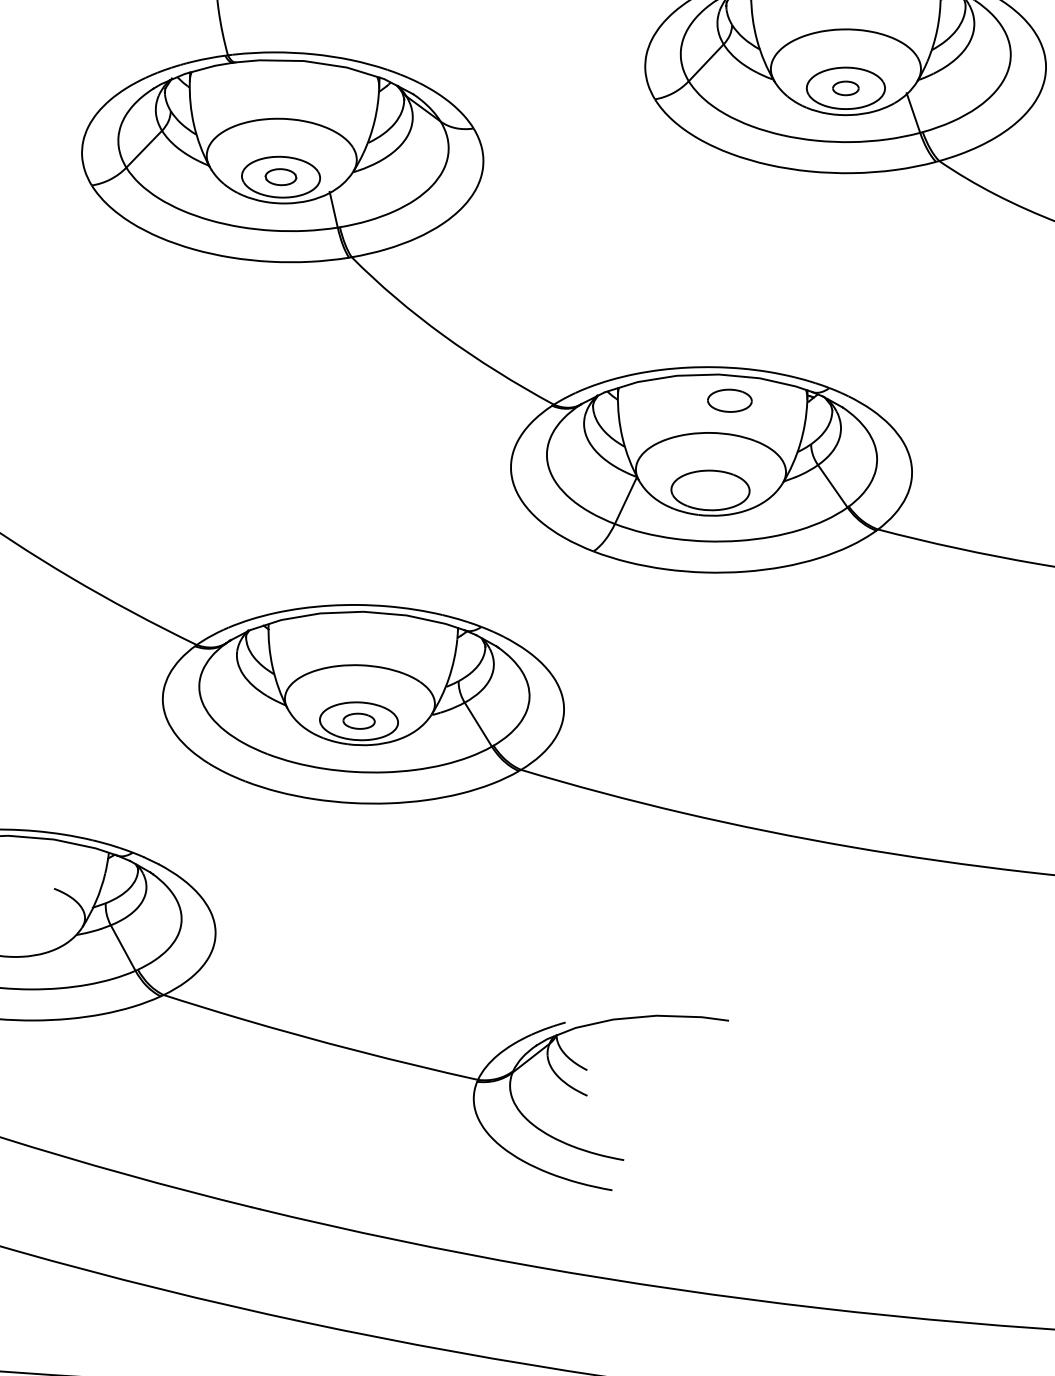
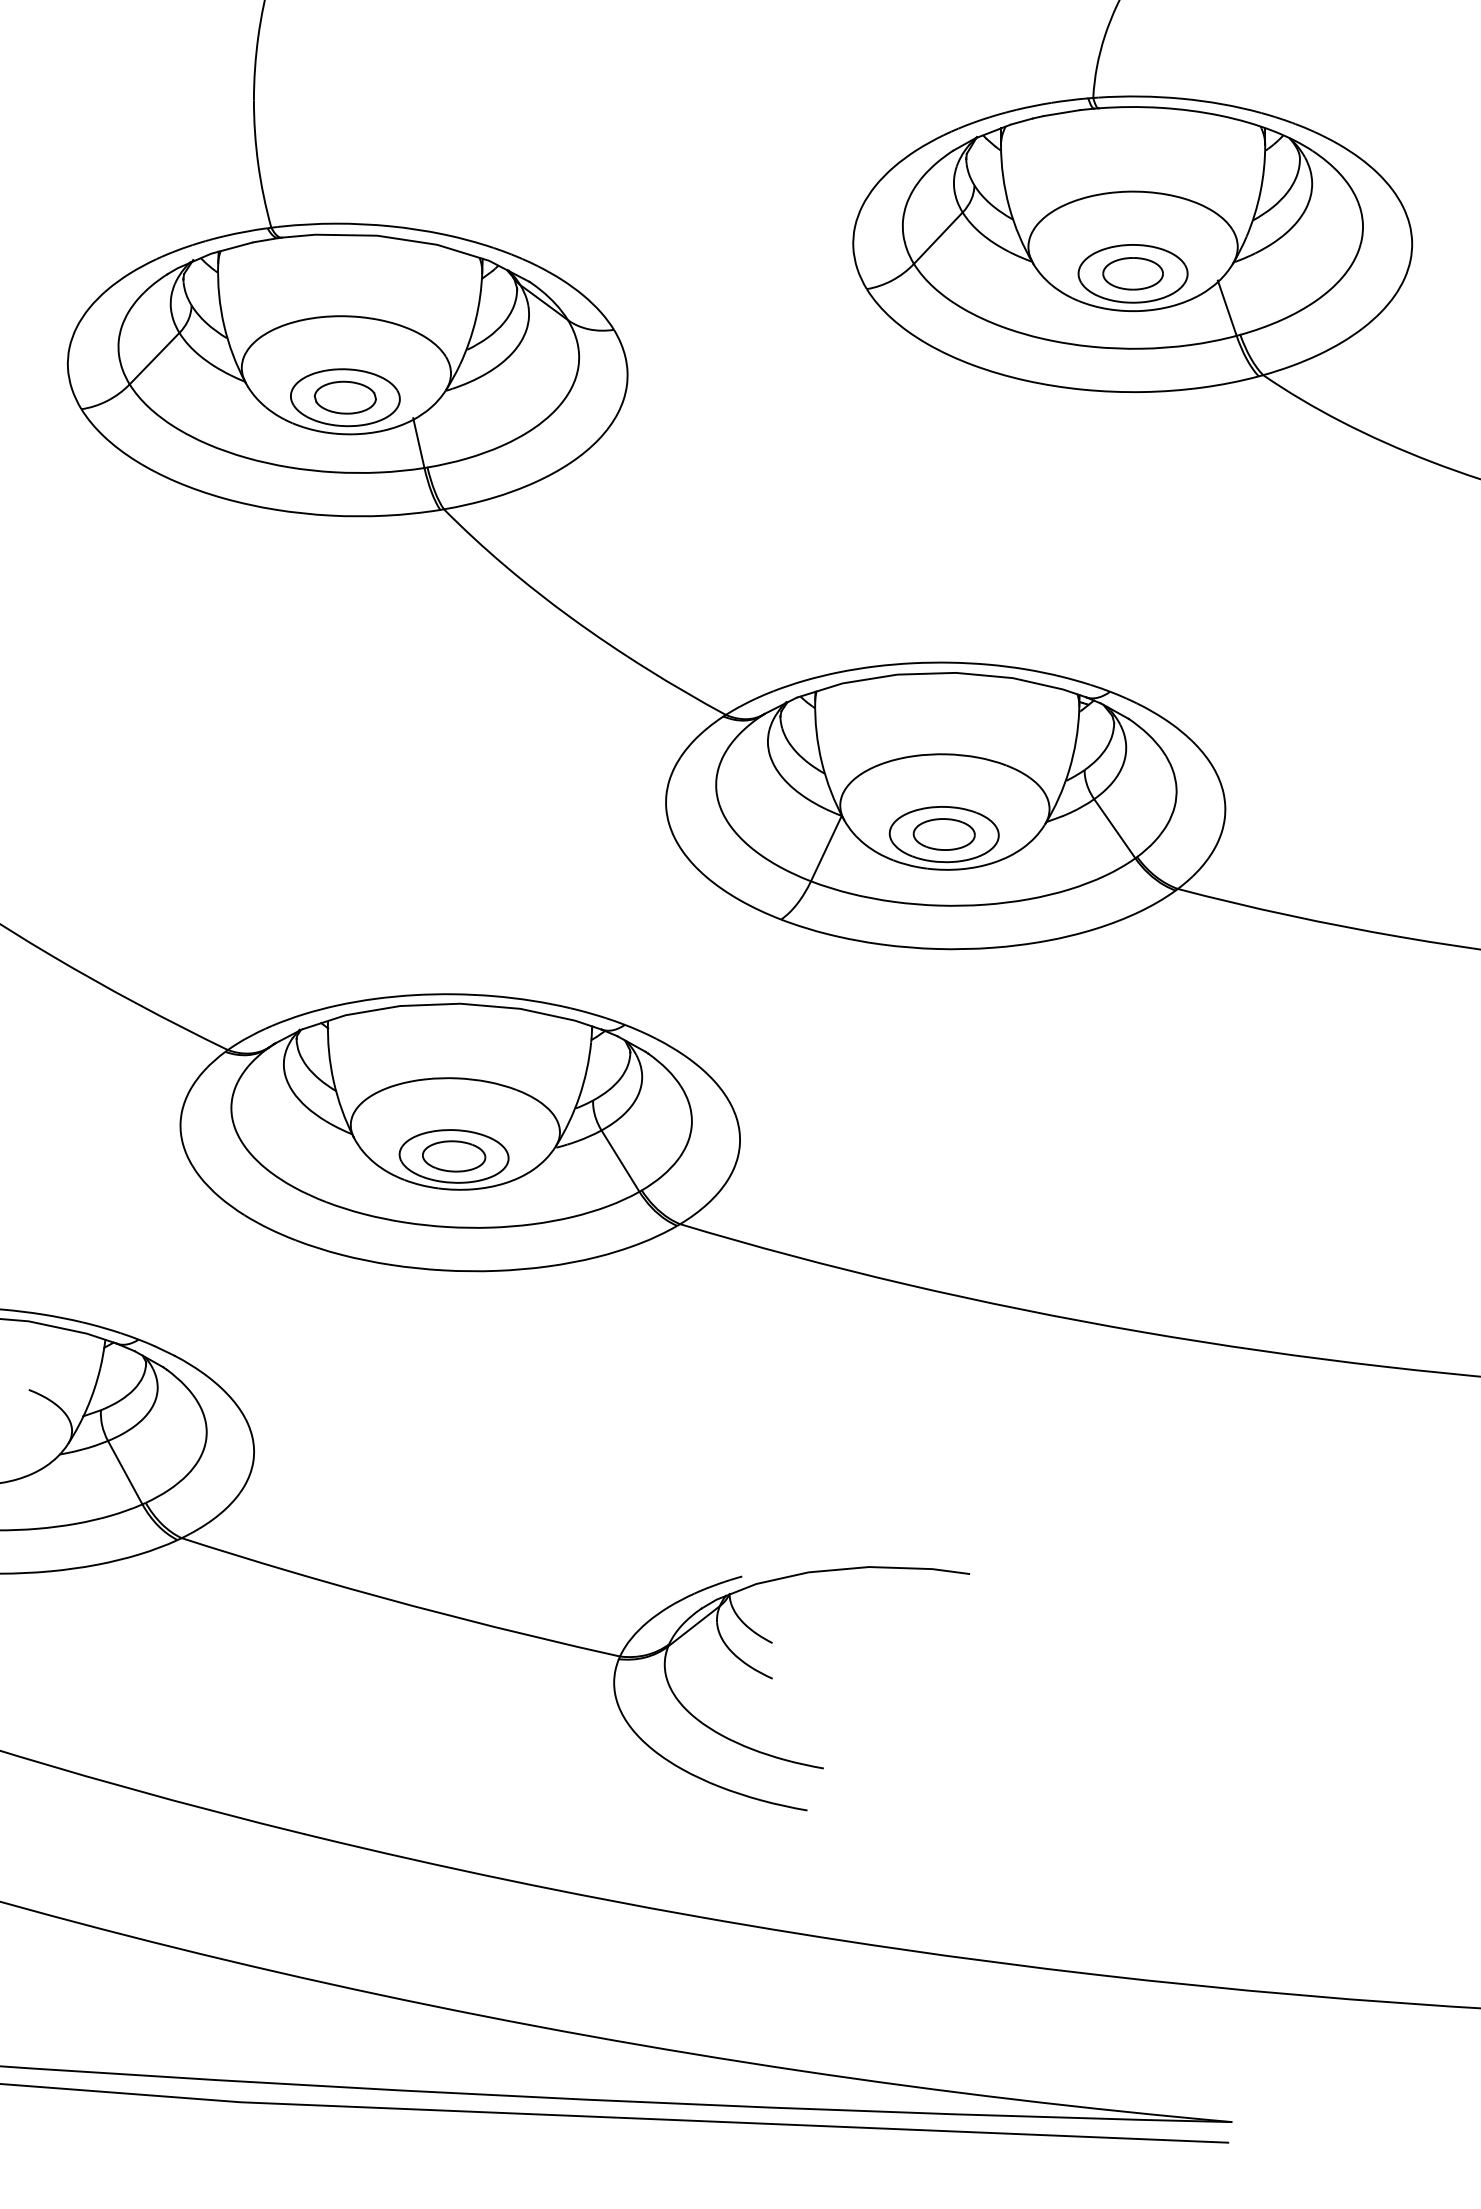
part: (845, 88) -> (1132, 273), size x1.67
part: (280, 177) -> (344, 397), size x1.43
part: (729, 400) -> (943, 834), moved
part: (359, 721) -> (454, 1156), size x1.43

